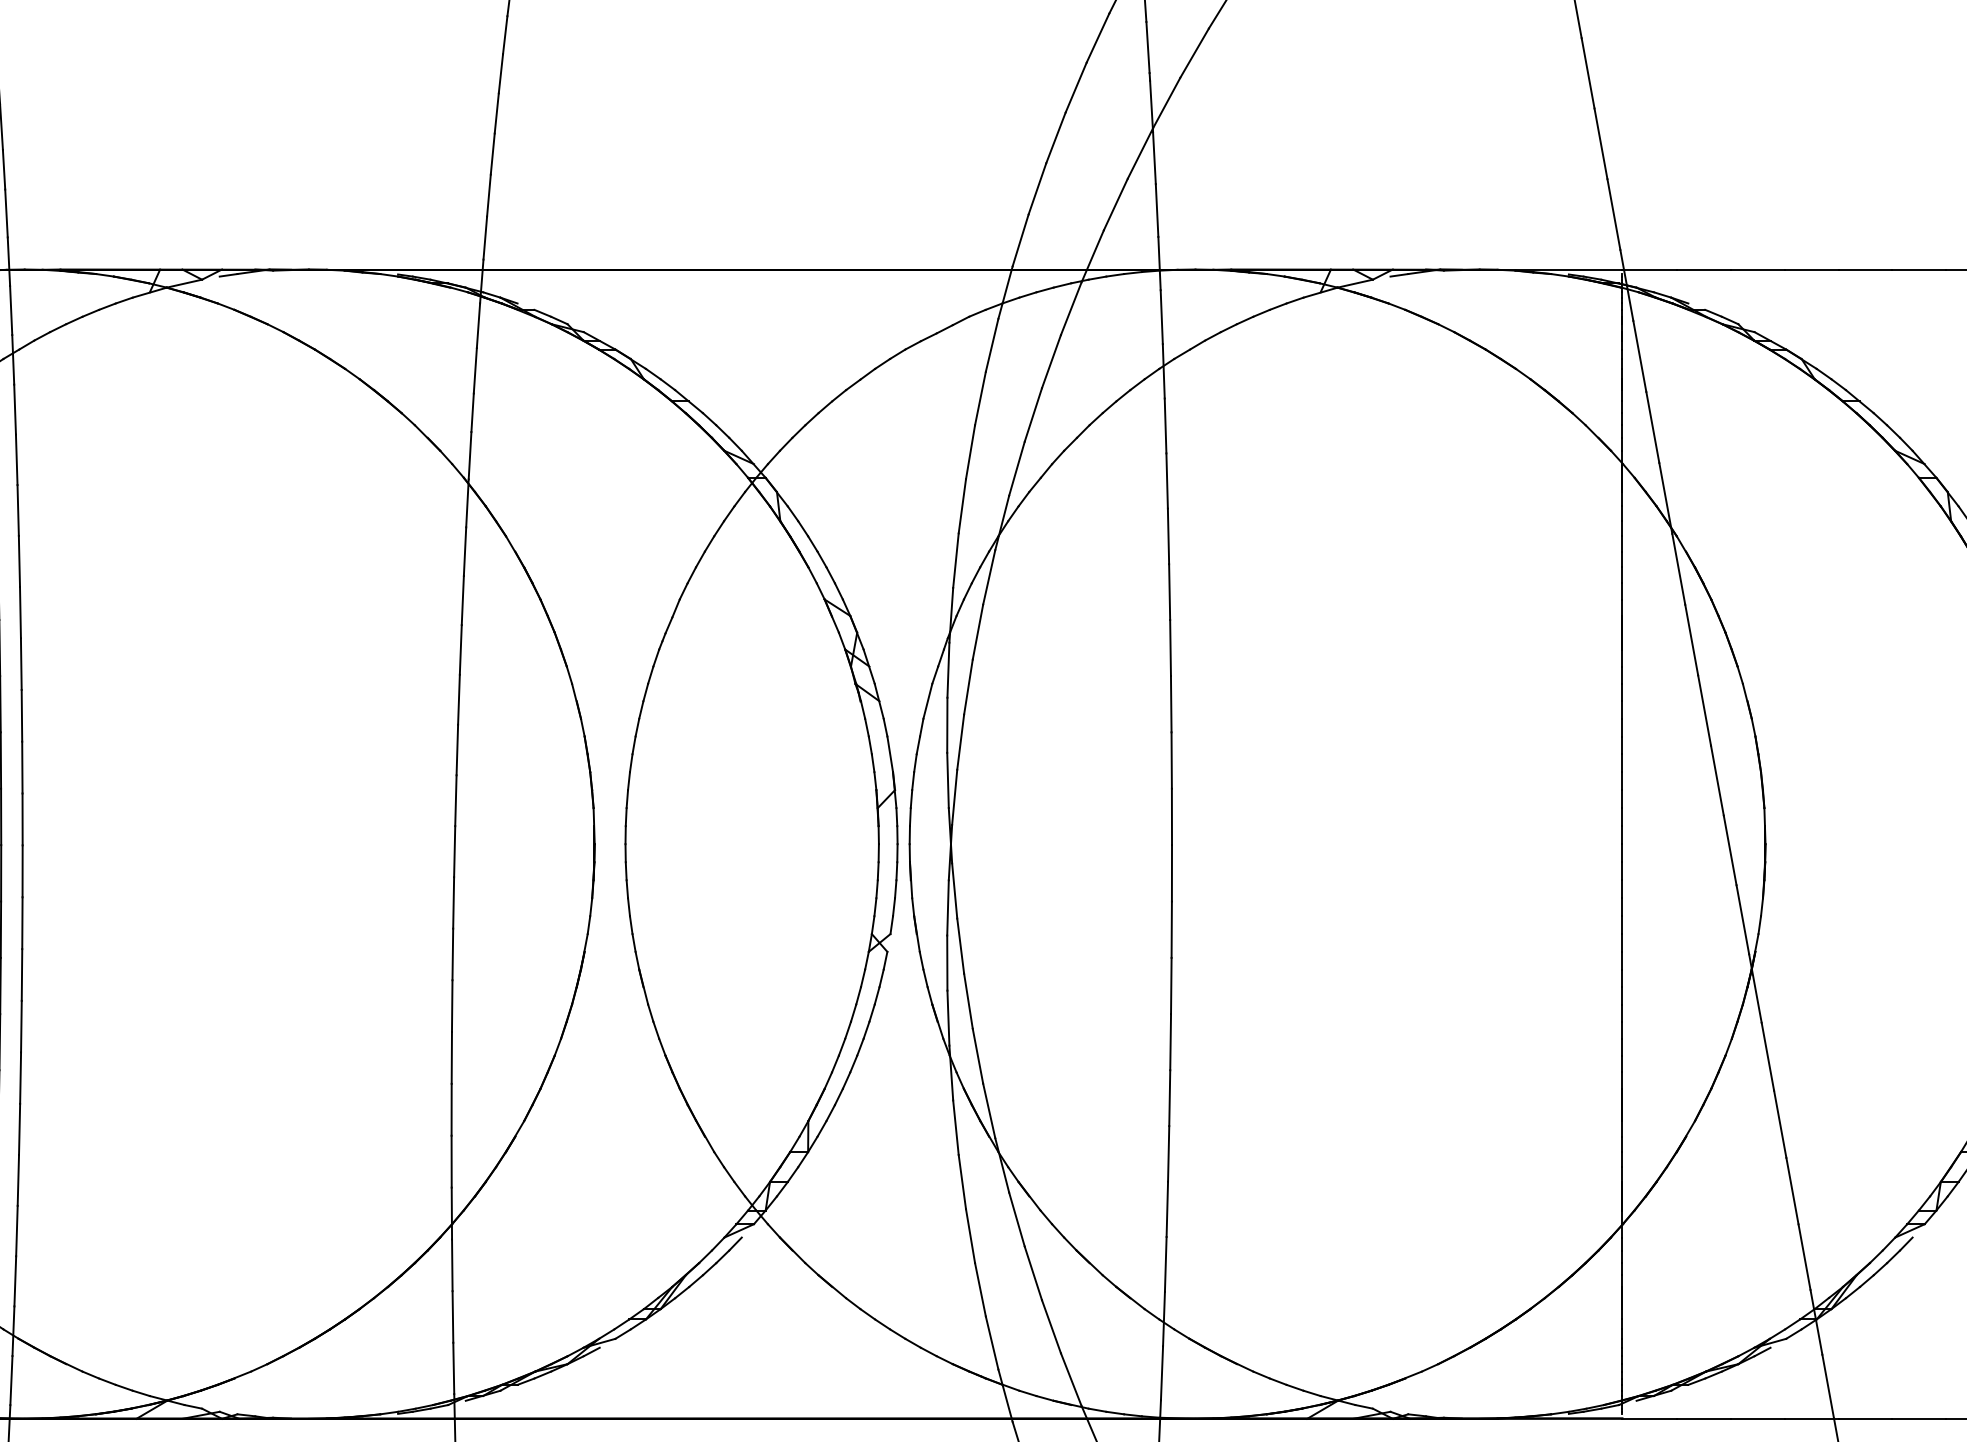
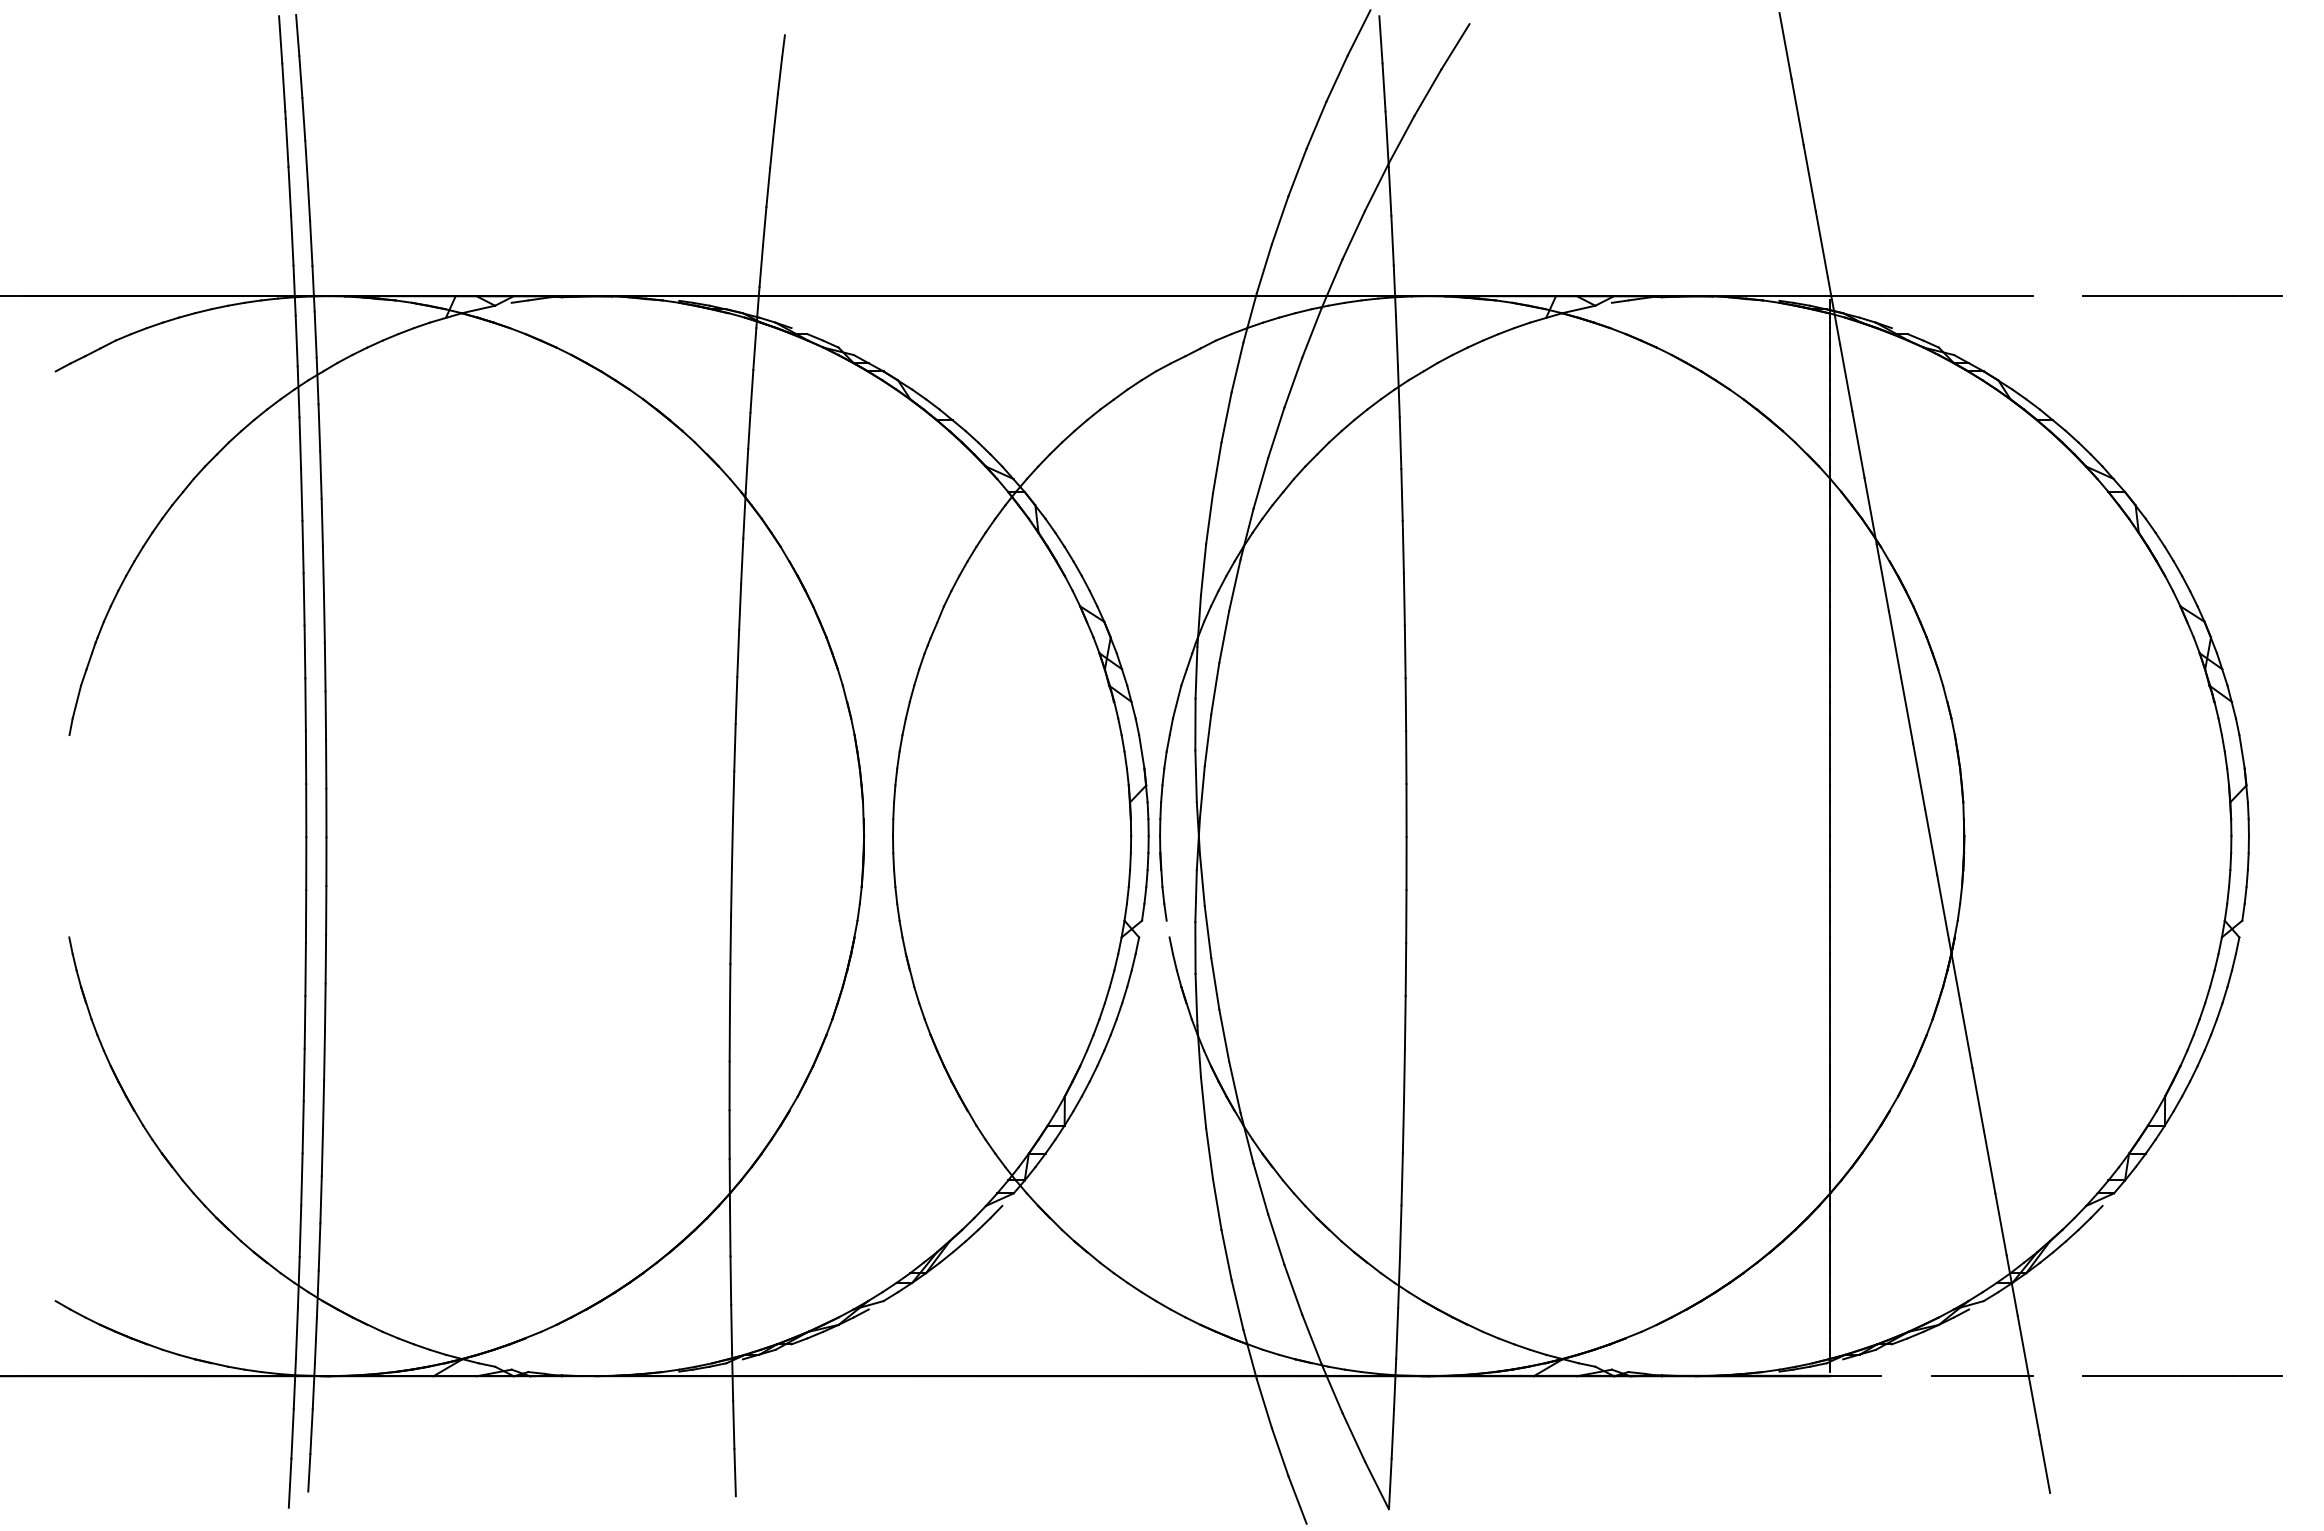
line: (1864, 269) -> (2057, 296), removed
line: (916, 933) -> (1166, 920), removed
line: (1702, 1419) -> (1905, 1376), removed
line: (1864, 1419) -> (2057, 1376), removed

